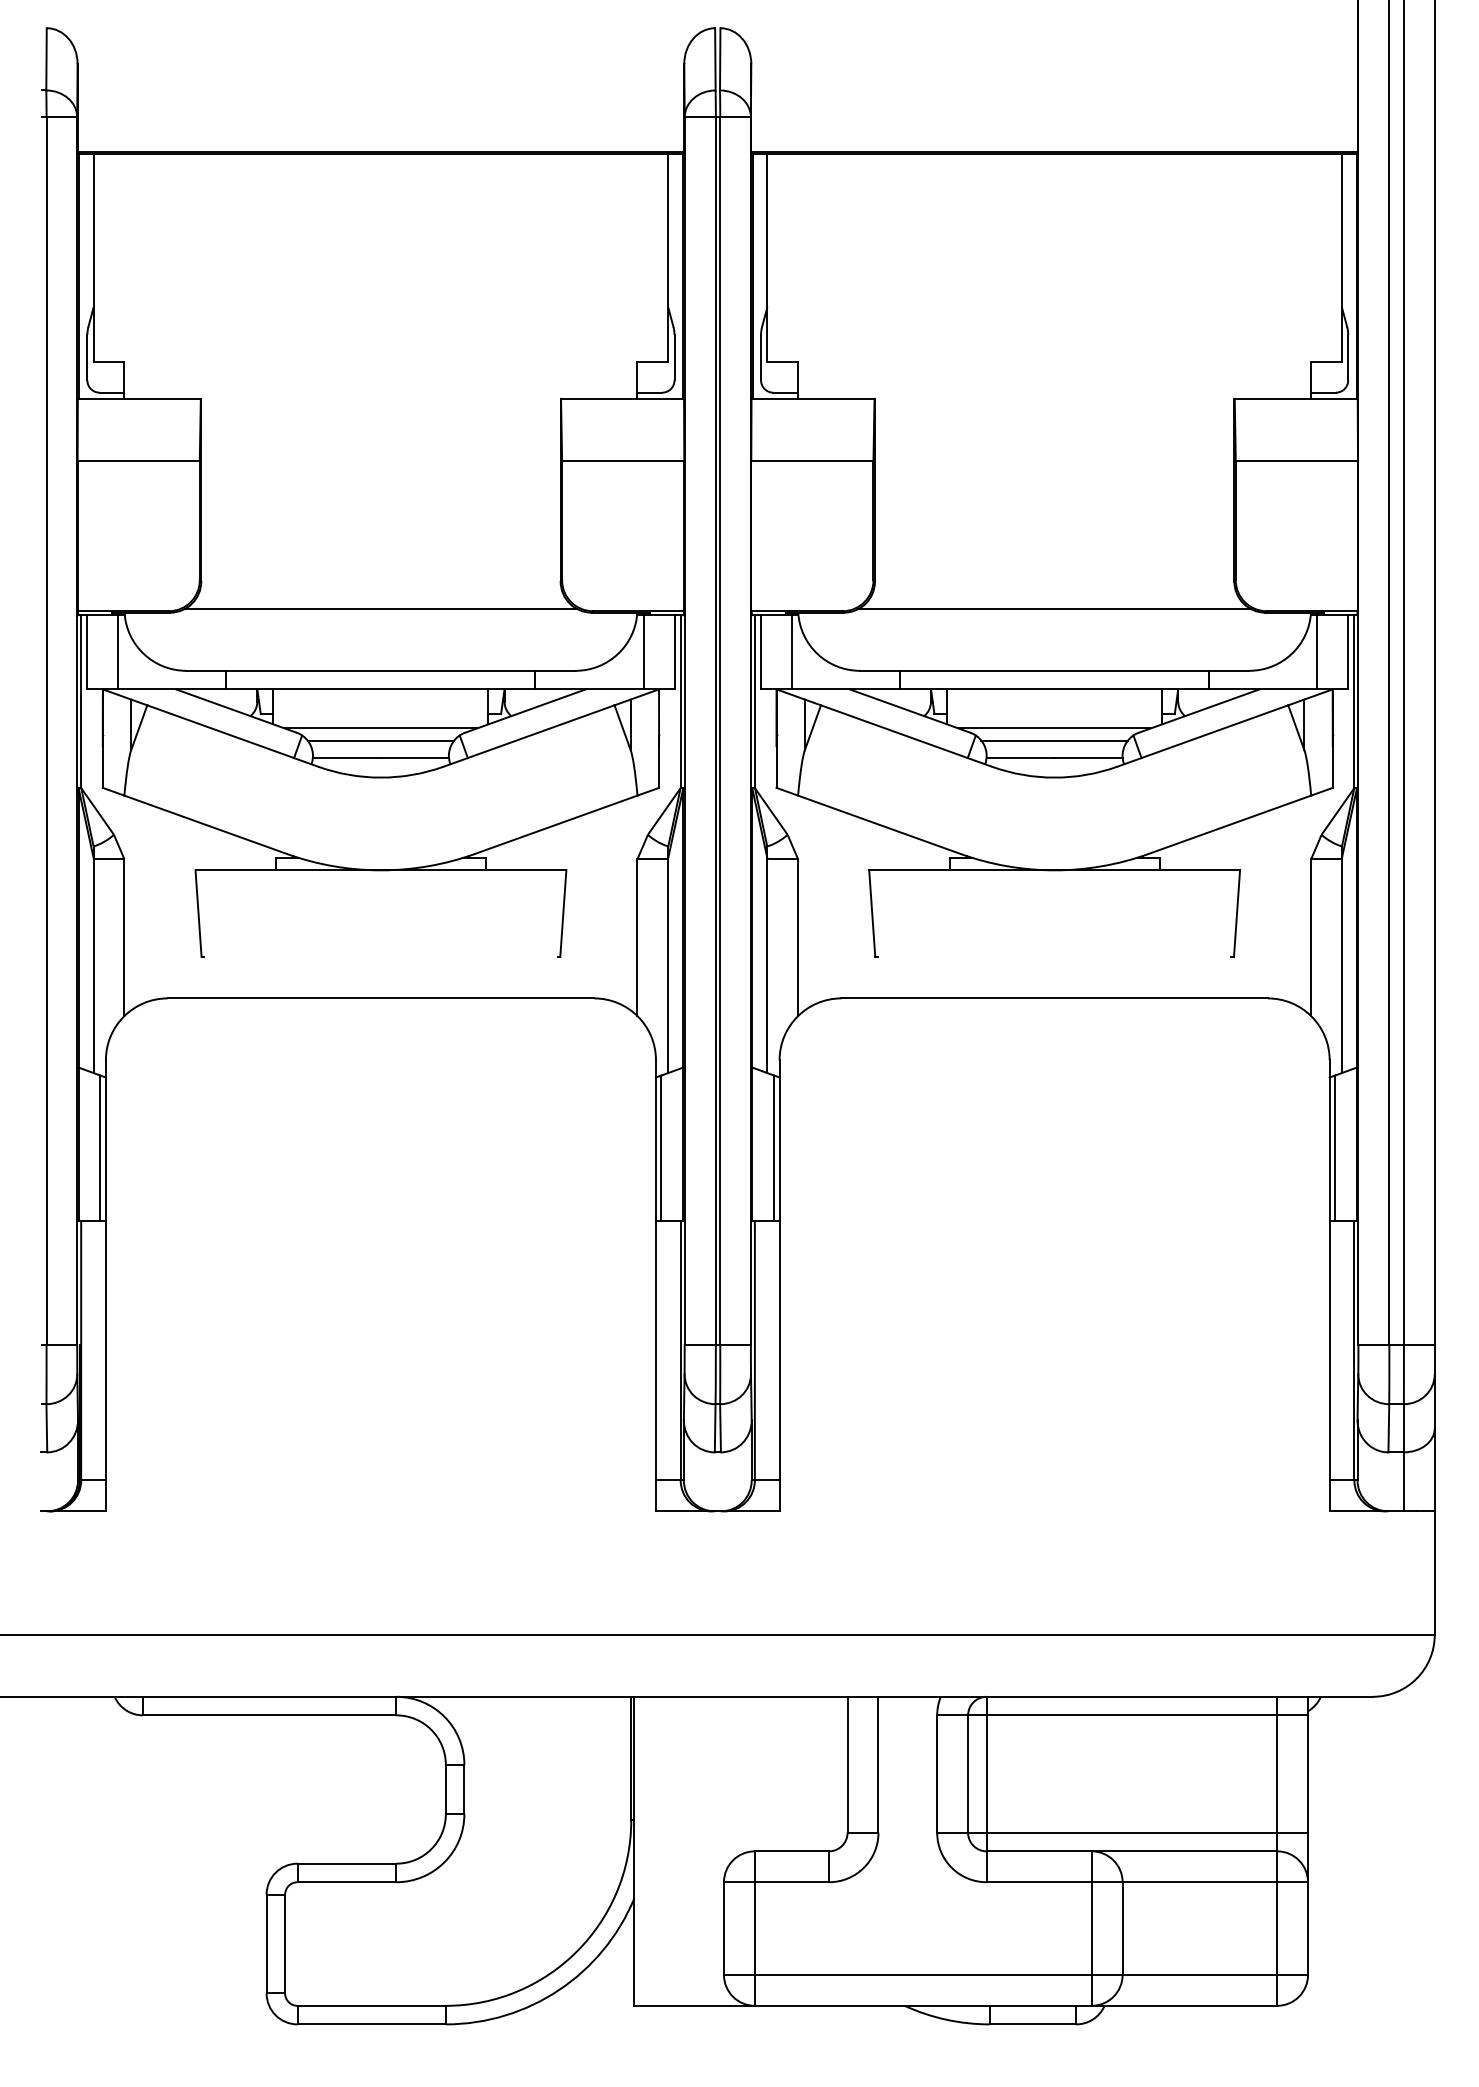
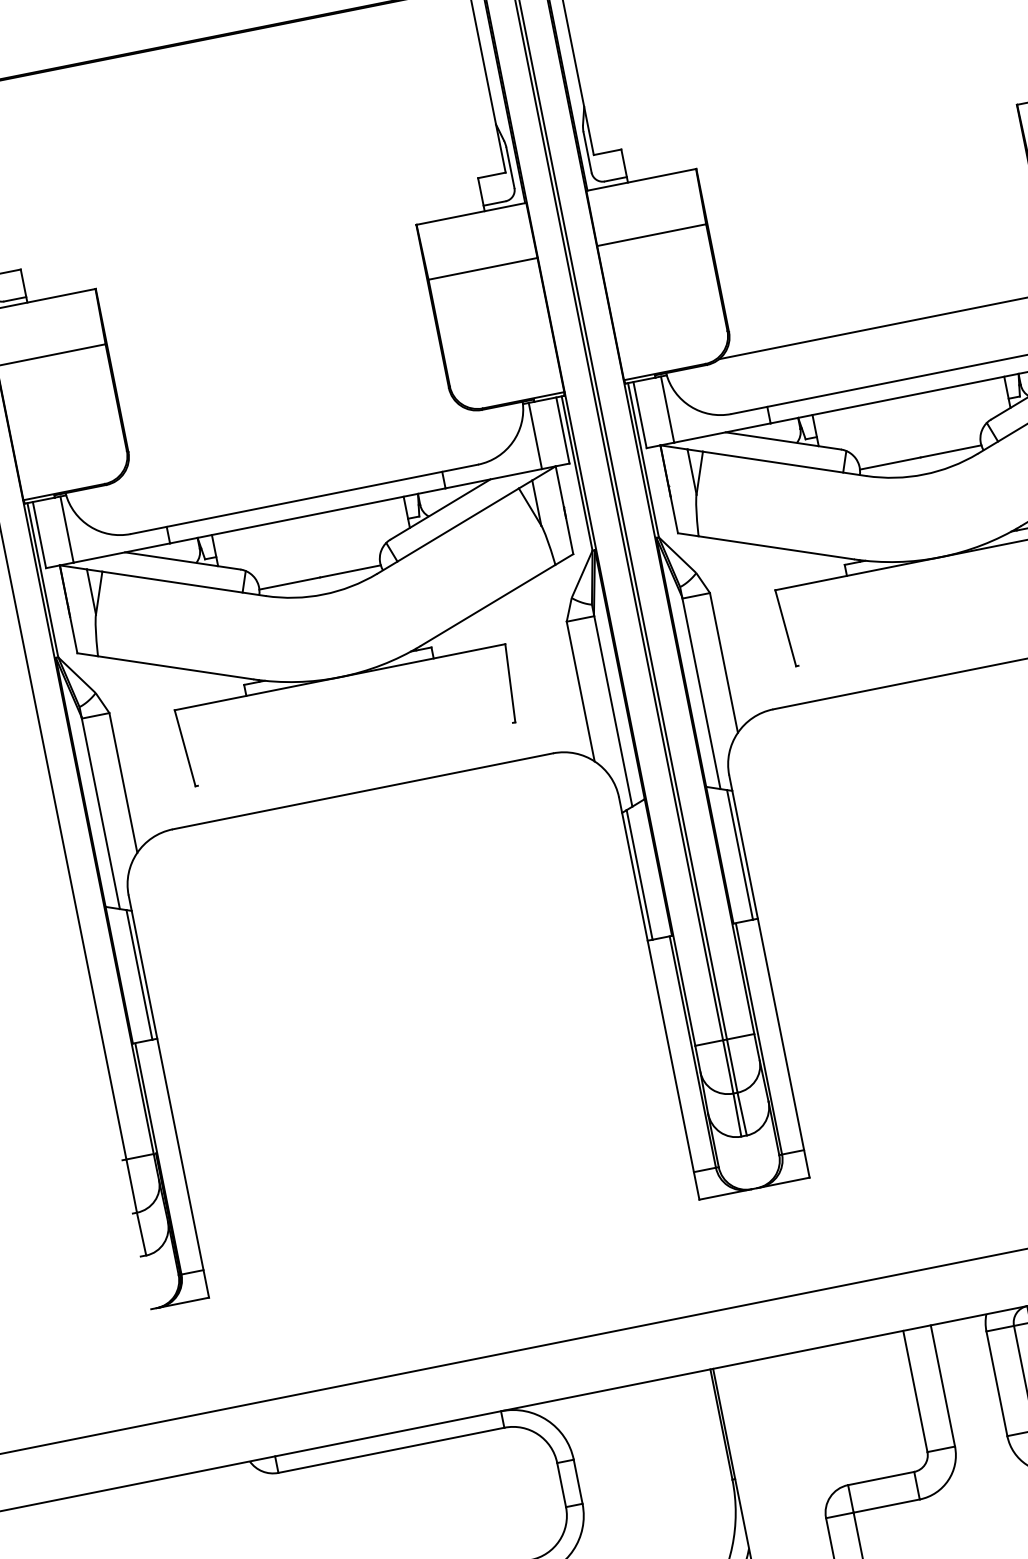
line: (380, 609) -> (293, 444), removed
line: (380, 728) -> (314, 550), removed
line: (1054, 728) -> (915, 430), removed
line: (380, 740) -> (316, 561), removed
line: (1054, 740) -> (917, 441), removed

